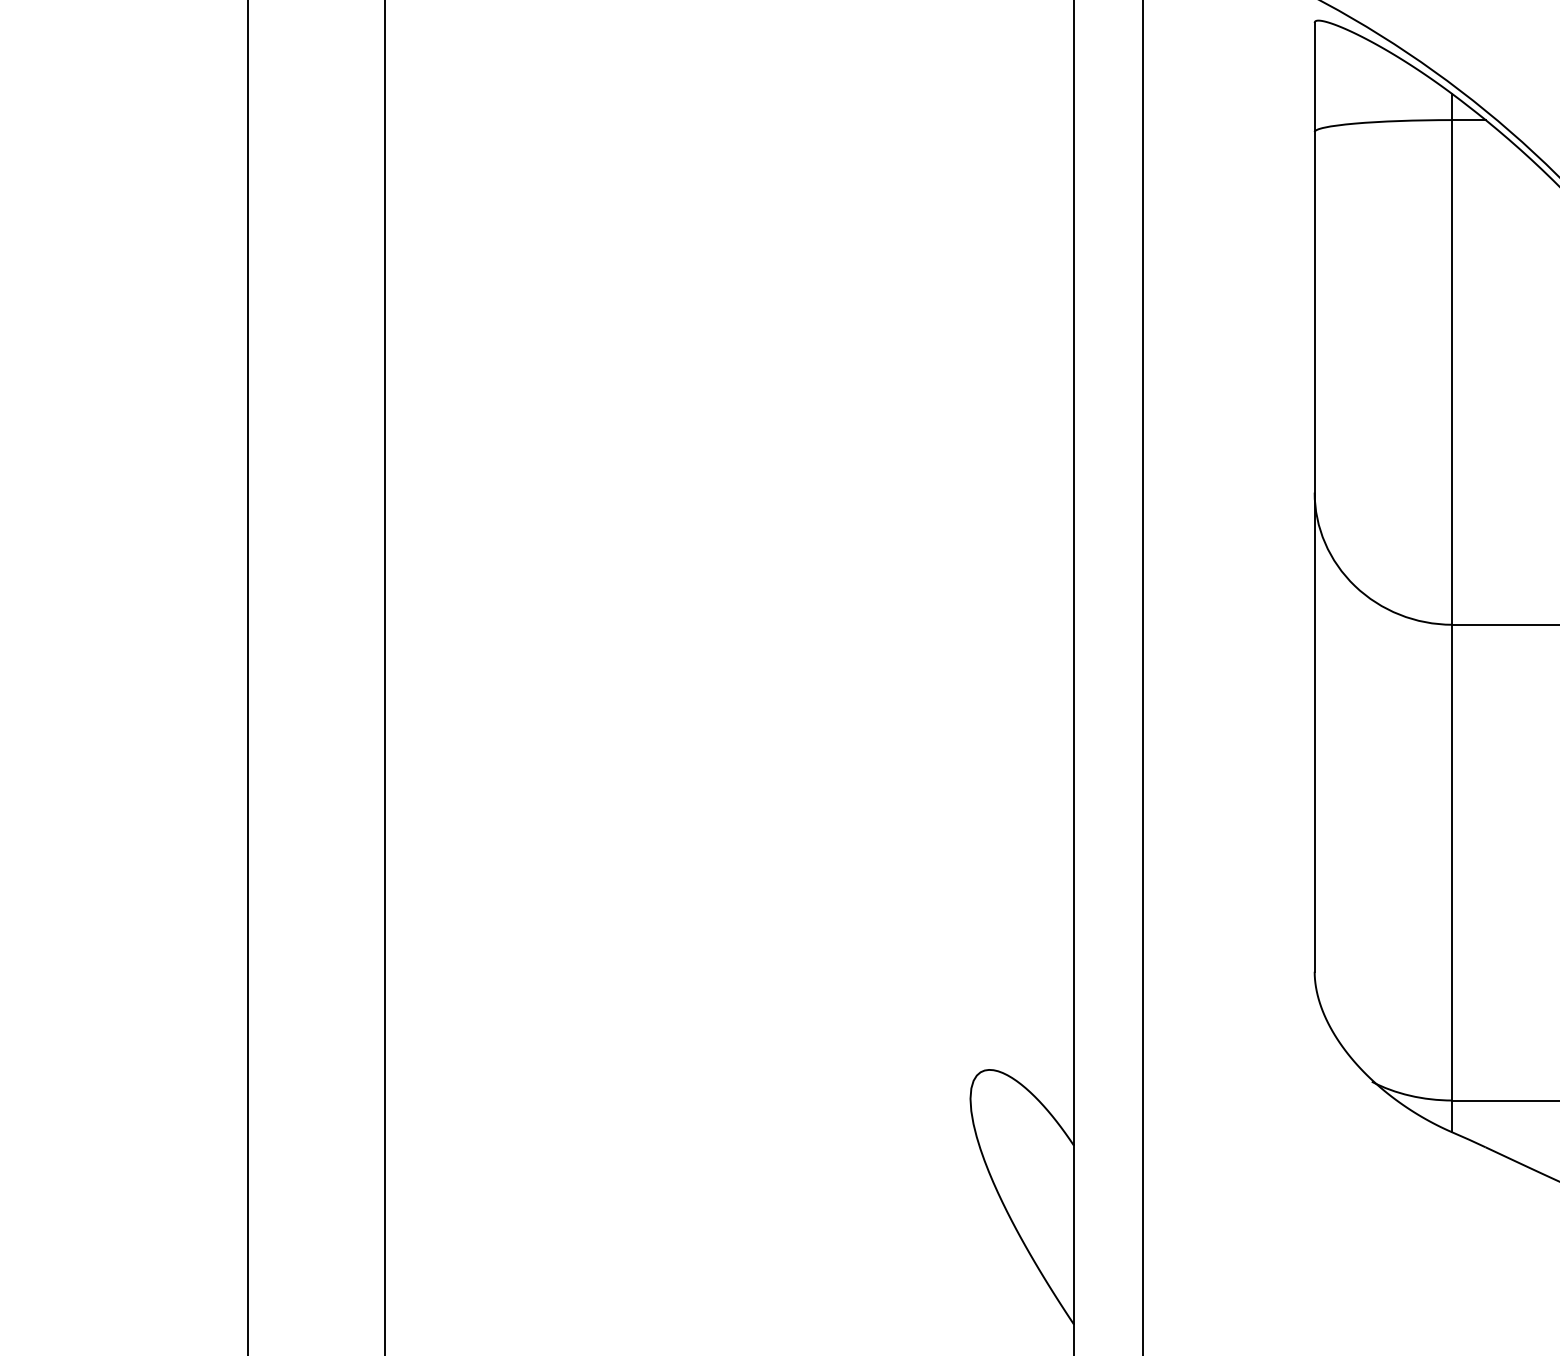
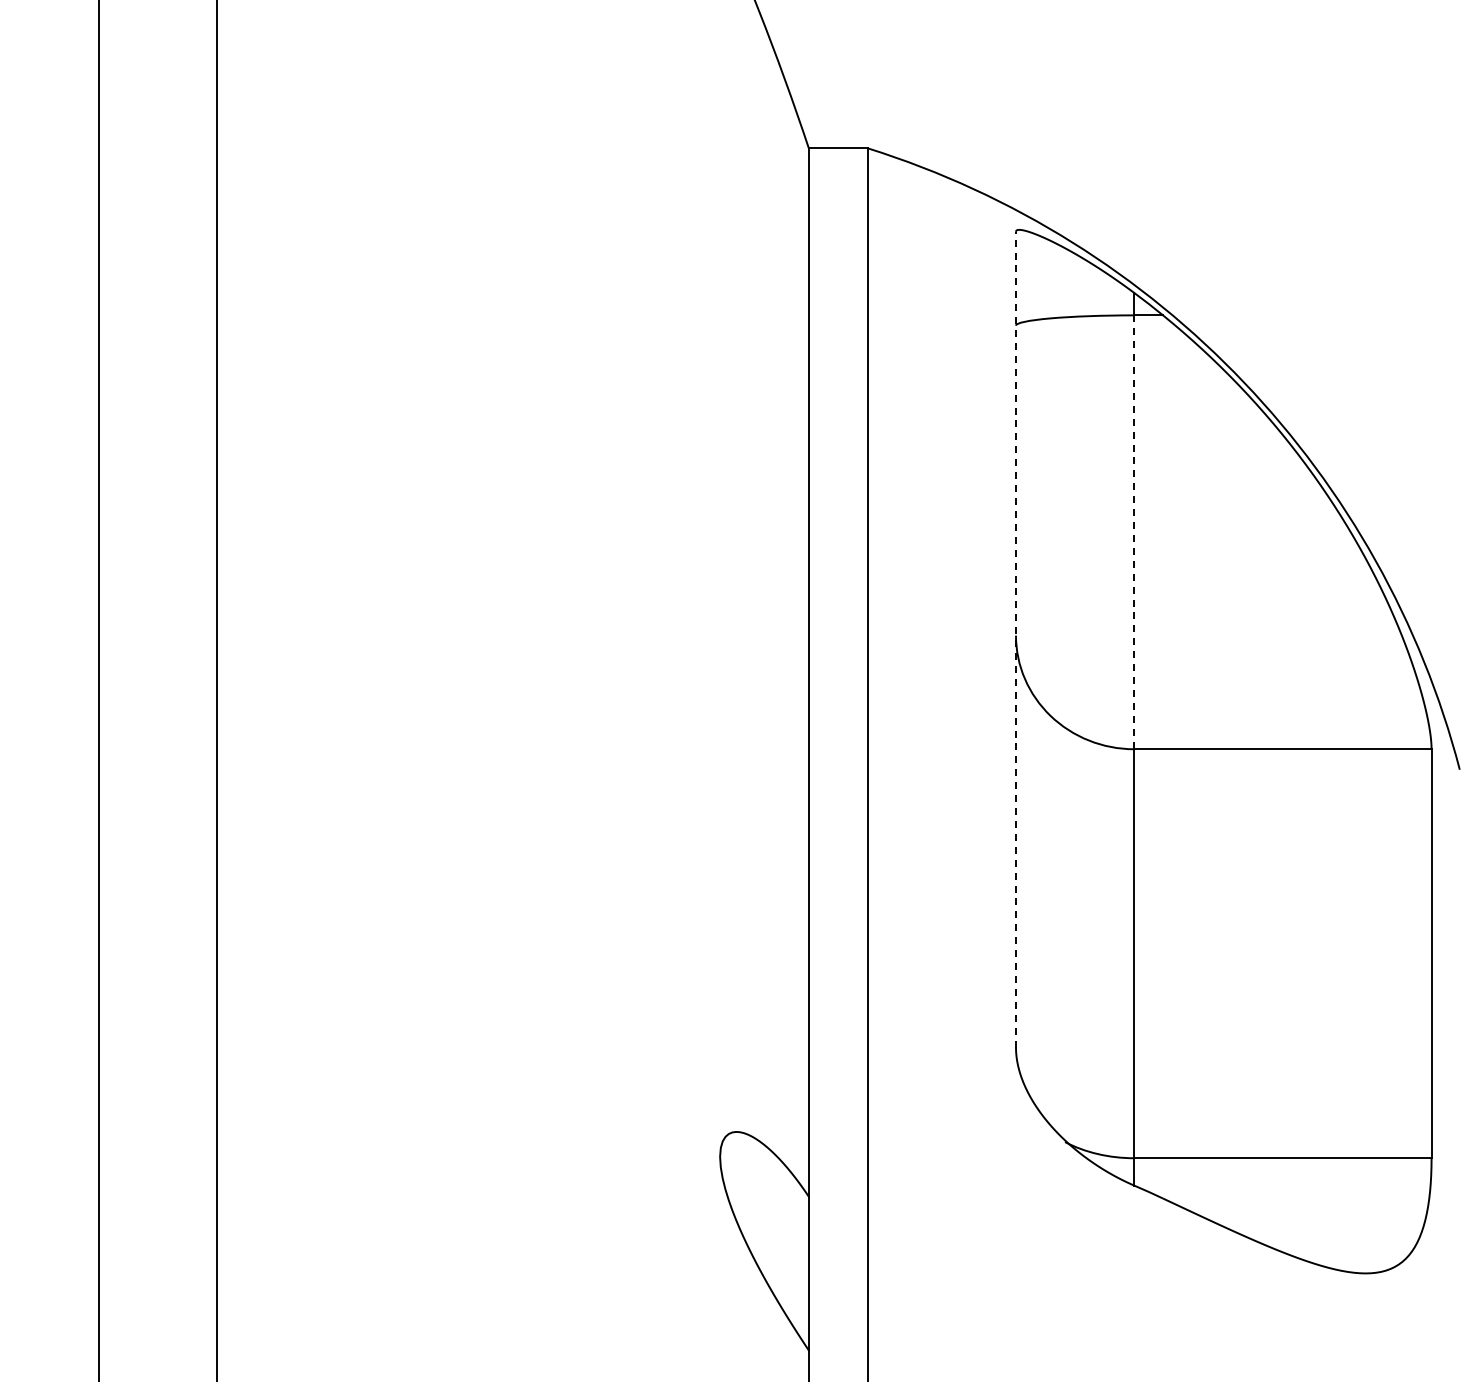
line: (1452, 372) -> (1134, 532), solid -> dashed
line: (1314, 497) -> (1015, 639), solid -> dashed

